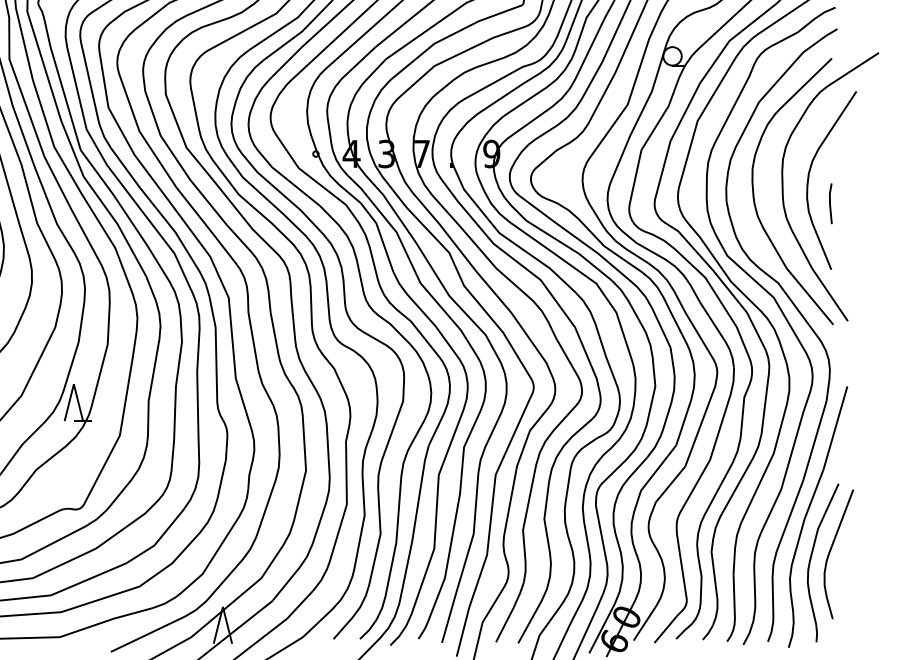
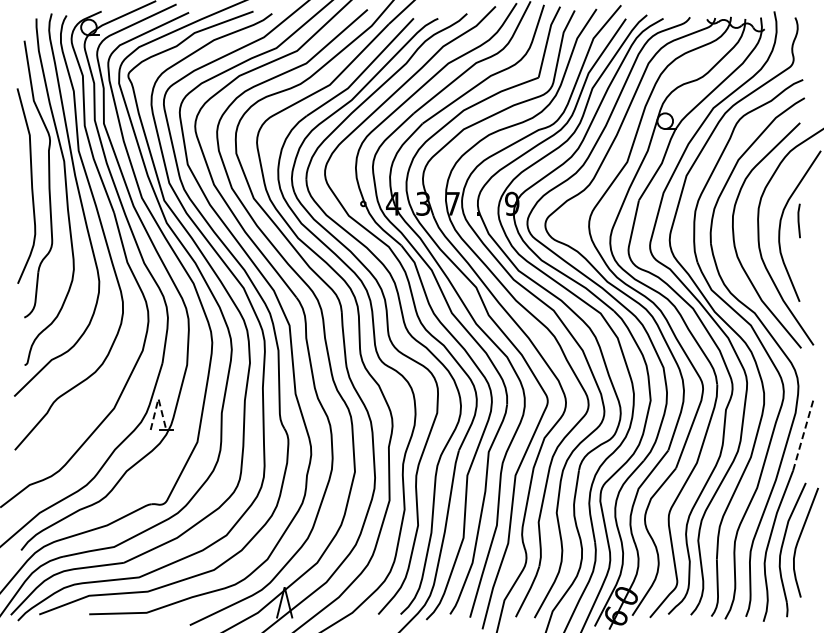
line: (829, 203) -> (798, 220), moved
line: (73, 383) -> (158, 398), solid -> dashed
line: (835, 427) -> (803, 435), solid -> dashed

